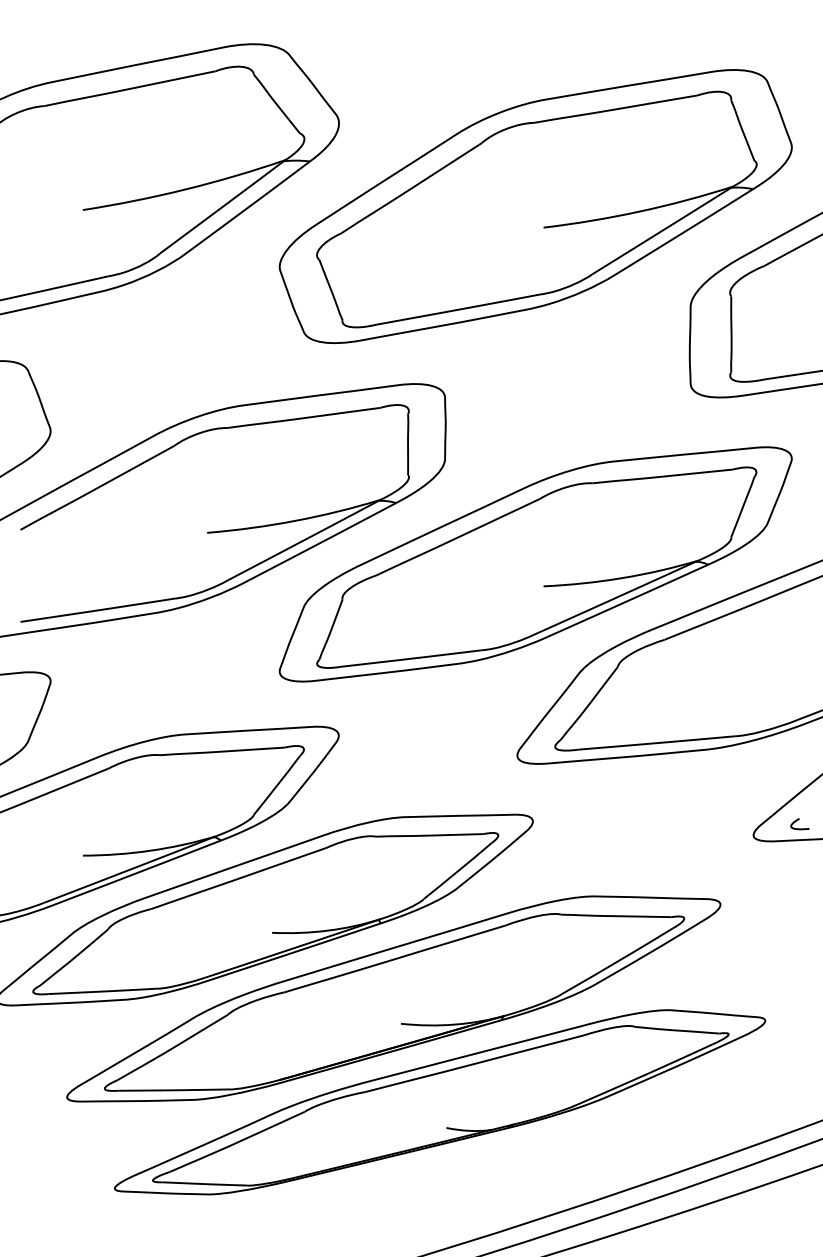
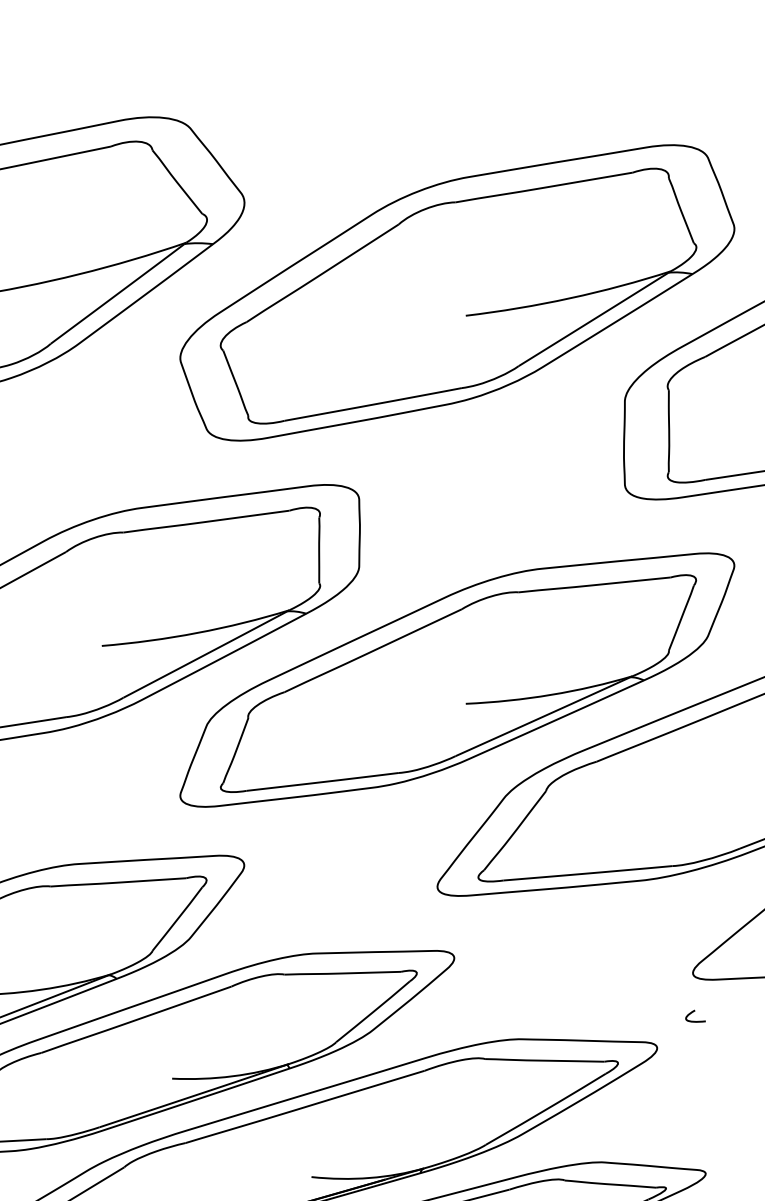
curve: (799, 828) -> (695, 1020), moved

